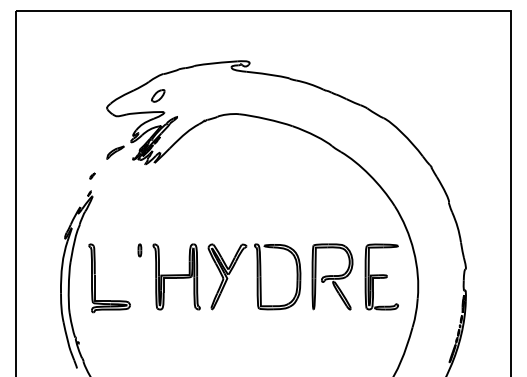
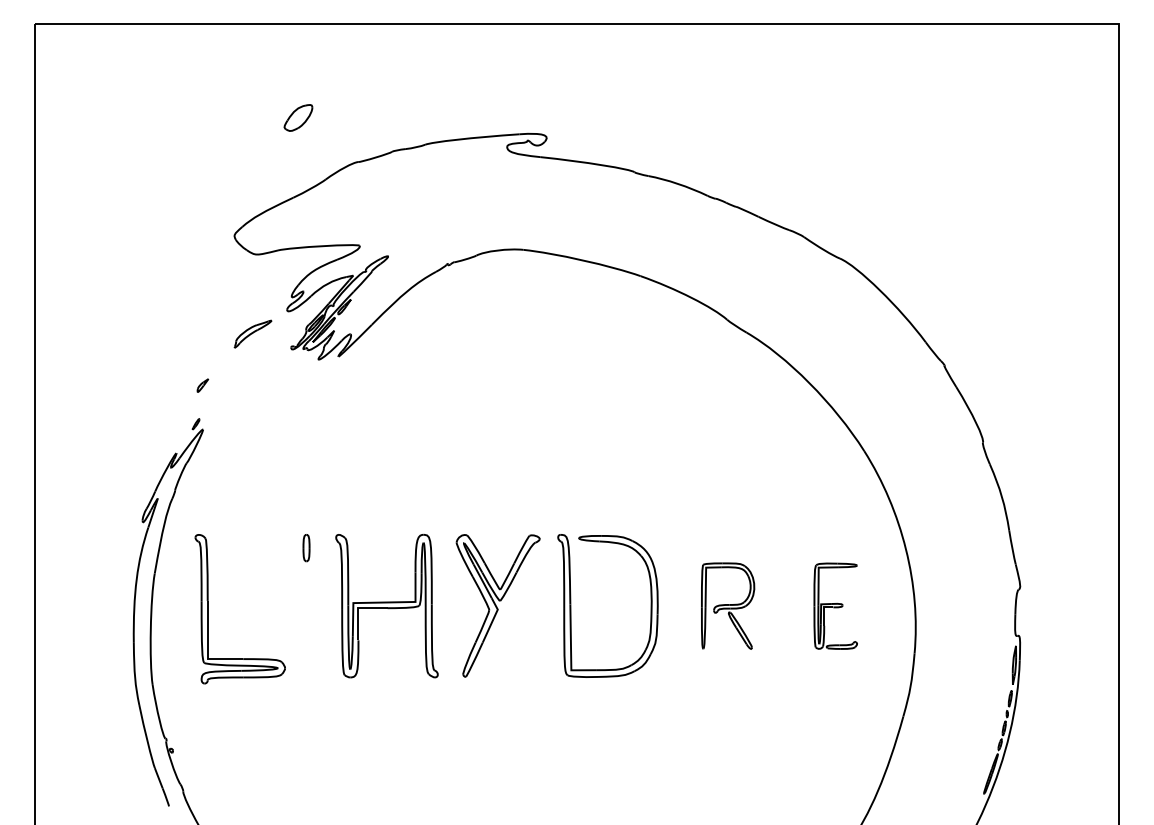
part: (158, 95) -> (299, 117), moved
part: (332, 276) -> (728, 605), size x0.6
part: (381, 276) -> (835, 605), size x0.6

